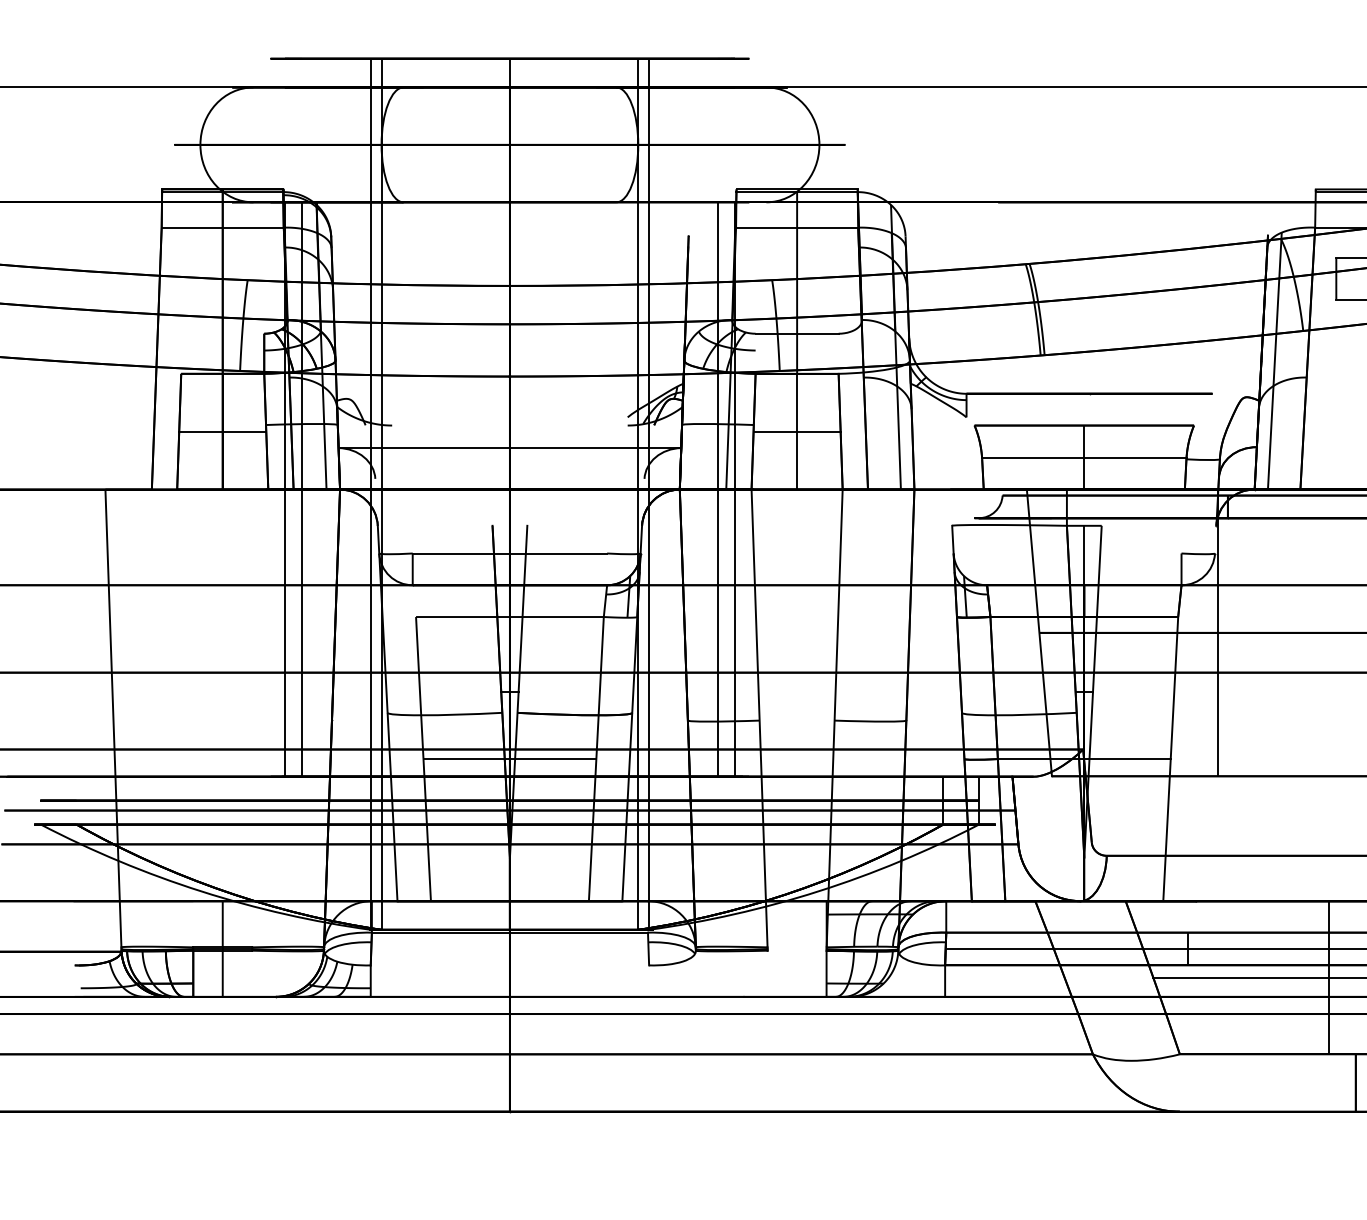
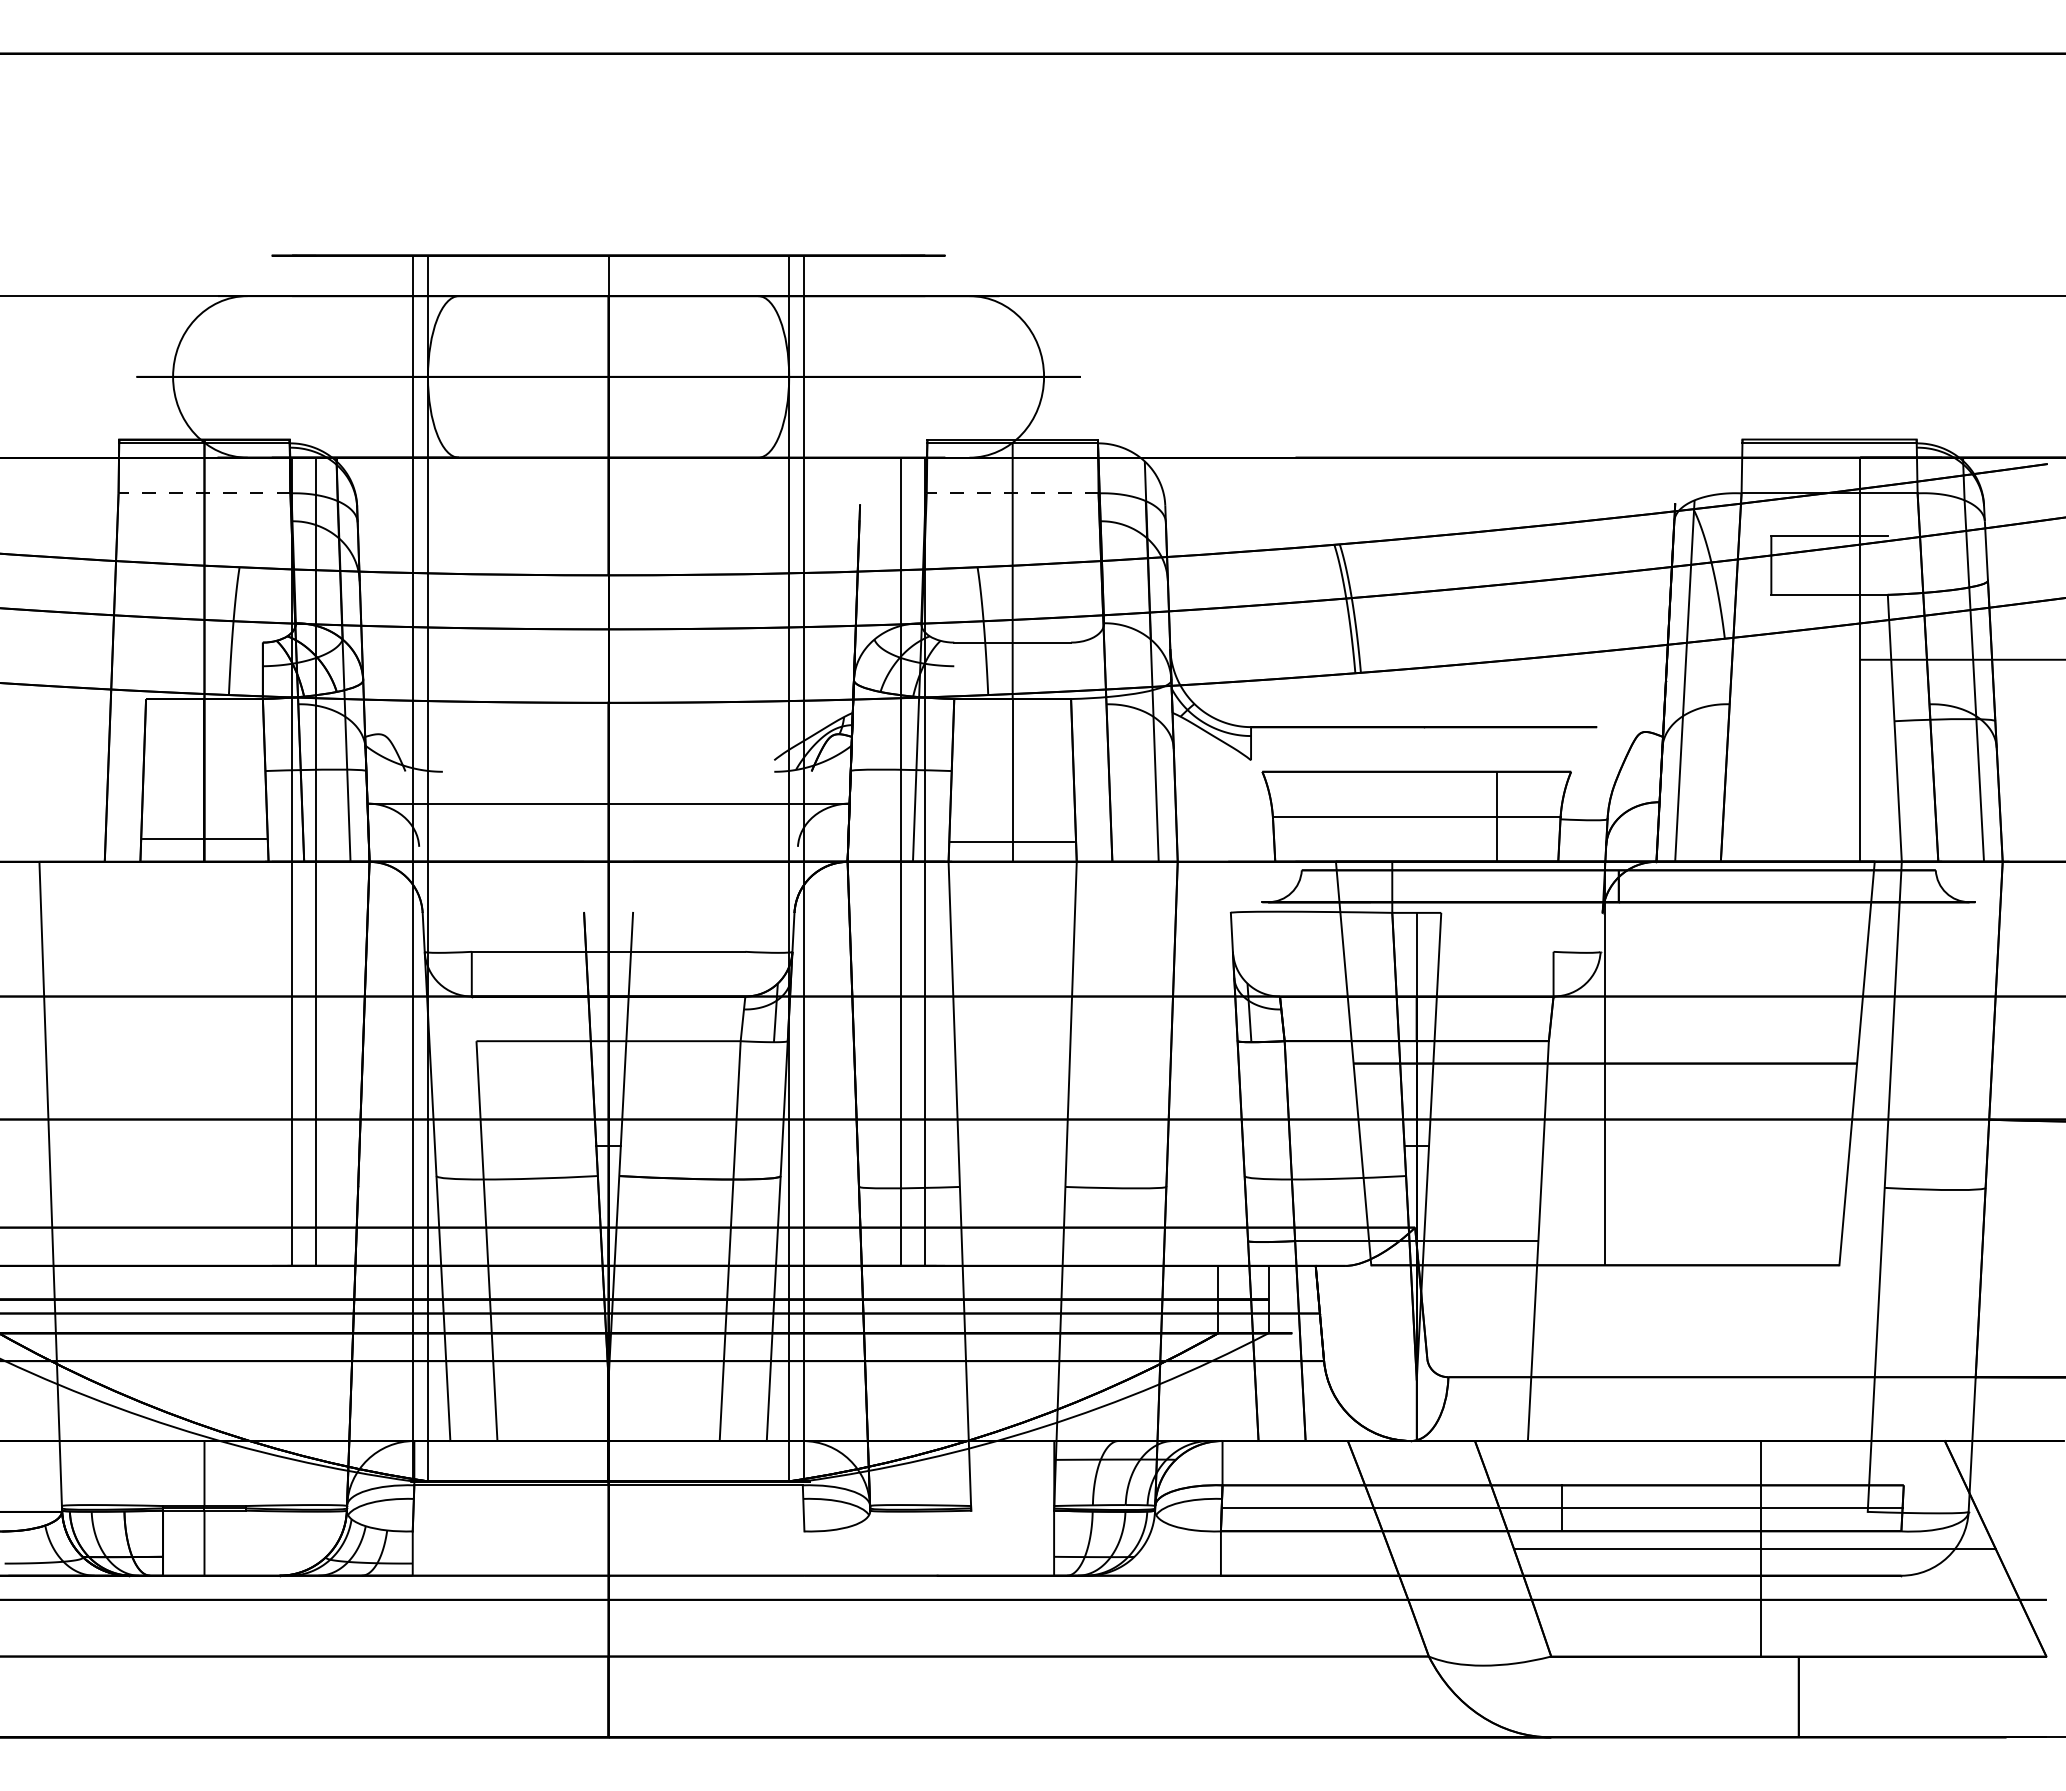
line: (222, 227) -> (204, 493), solid -> dashed
line: (796, 227) -> (1012, 493), solid -> dashed
line: (222, 431) -> (204, 839), moved
line: (796, 431) -> (1012, 842), moved
line: (1084, 457) -> (1496, 816), moved
line: (509, 759) -> (608, 1241), removed

